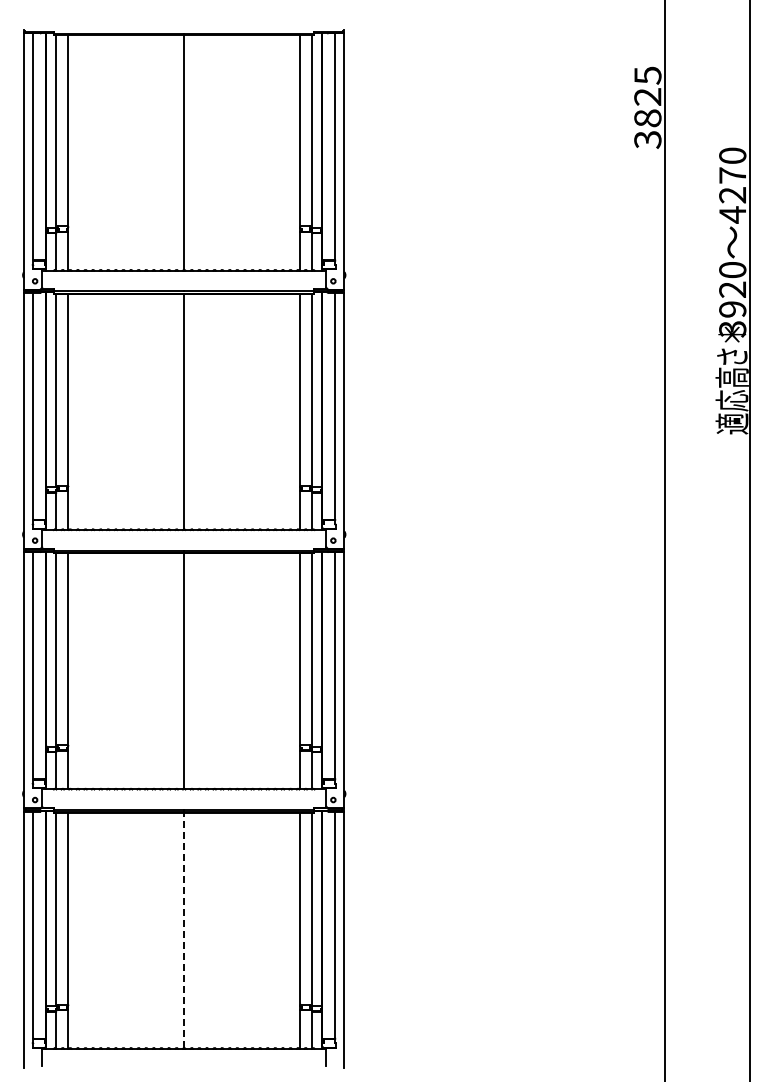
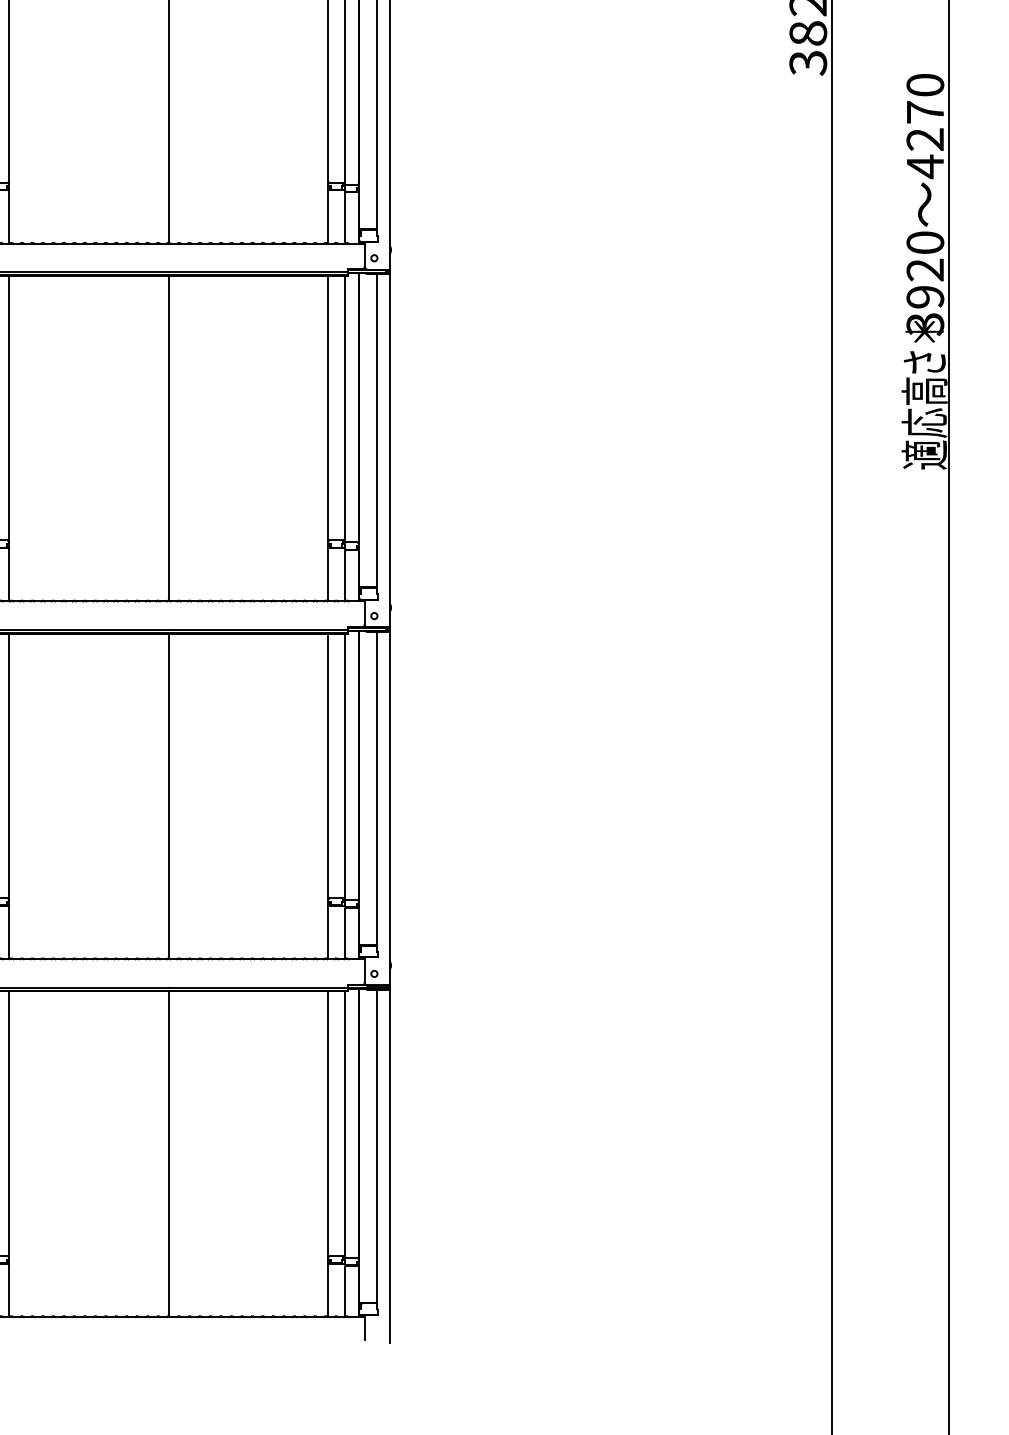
line: (184, 930) -> (169, 1153), dashed -> solid

